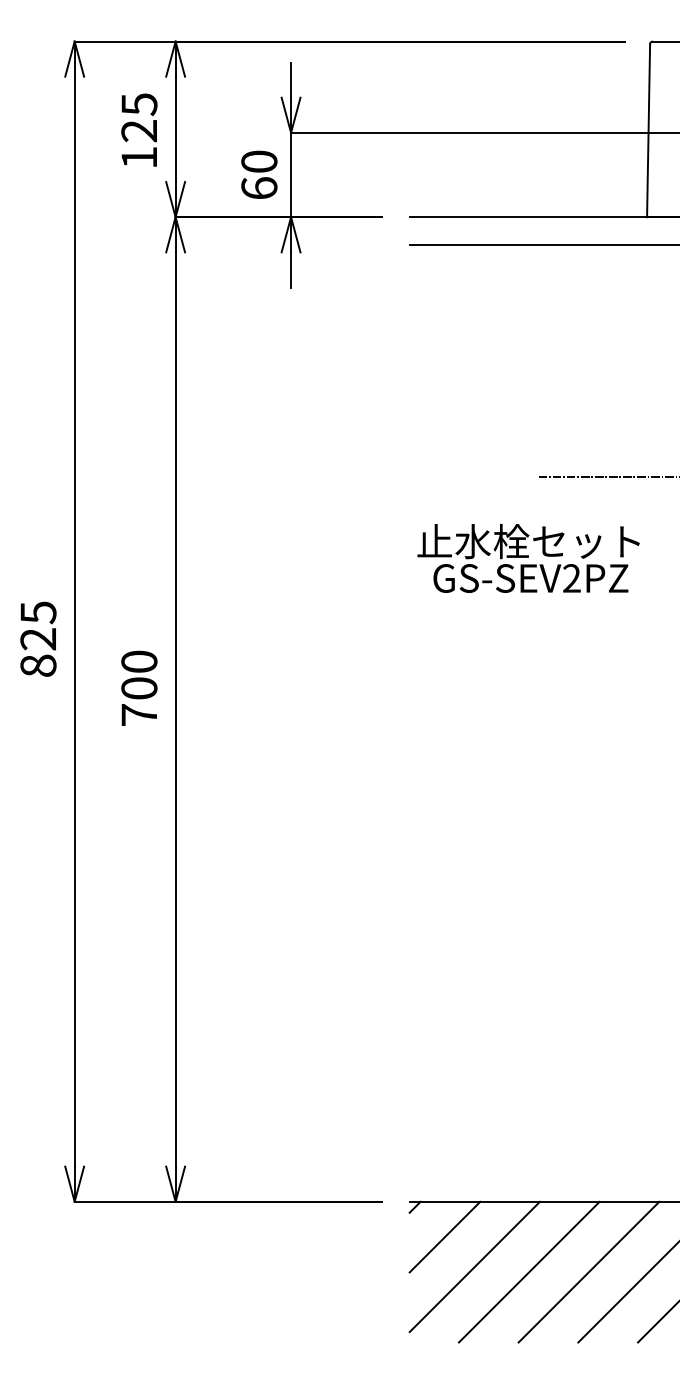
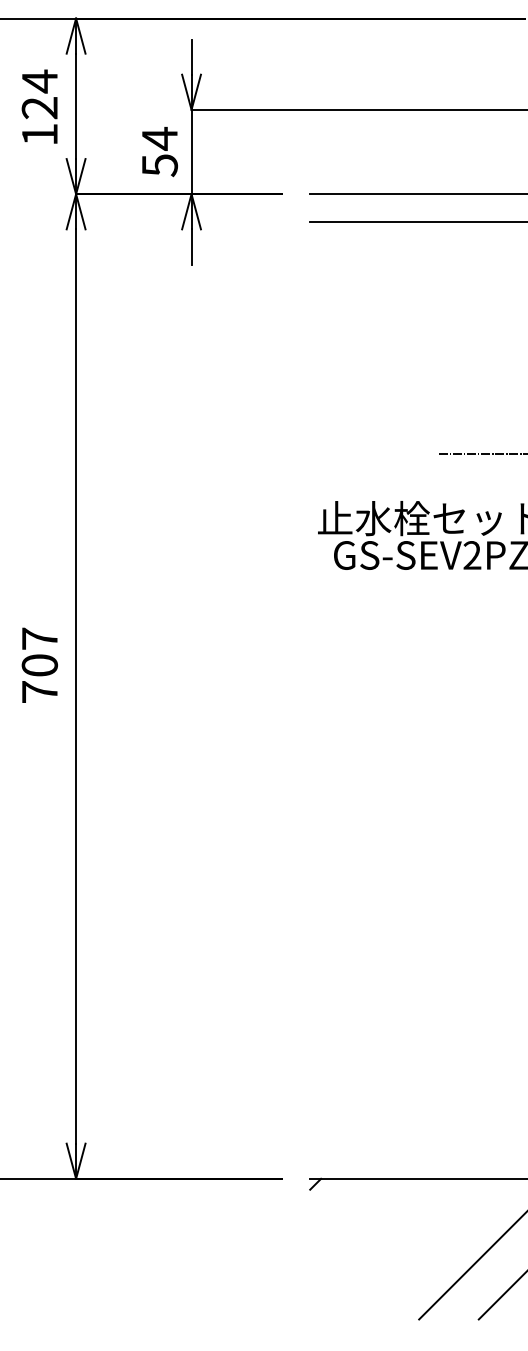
text: (139, 104) -> (39, 81), 125 -> 124
text: (259, 174) -> (159, 151), 60 -> 54
text: (139, 661) -> (39, 638), 700 -> 707
line: (444, 1236) -> (344, 1213), removed
line: (474, 1266) -> (374, 1243), removed
line: (528, 1271) -> (428, 1248), removed

